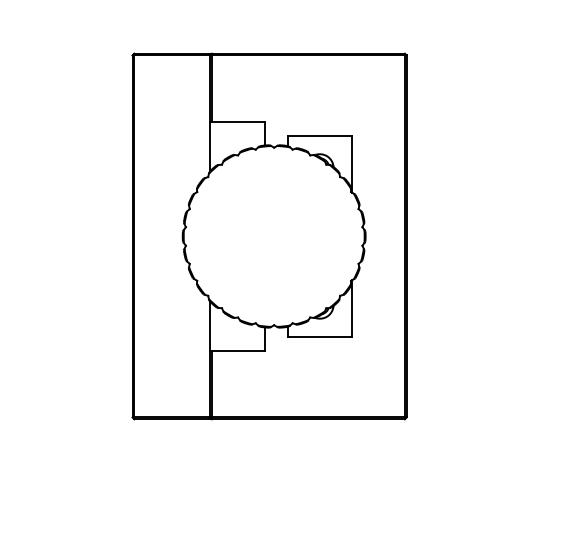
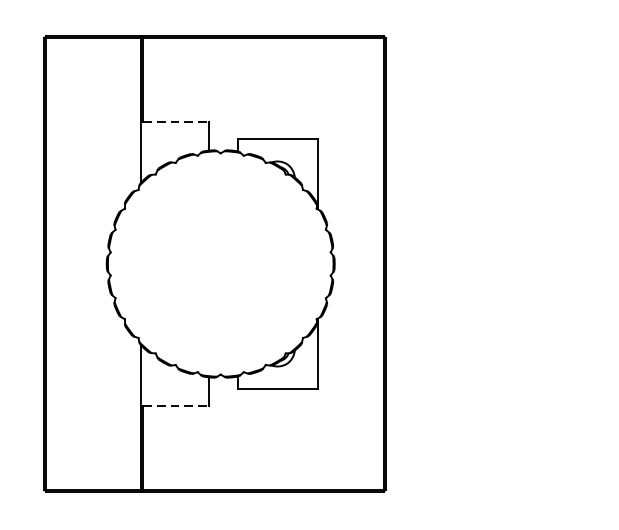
line: (238, 122) -> (176, 121), solid -> dashed
line: (238, 350) -> (176, 406), solid -> dashed

